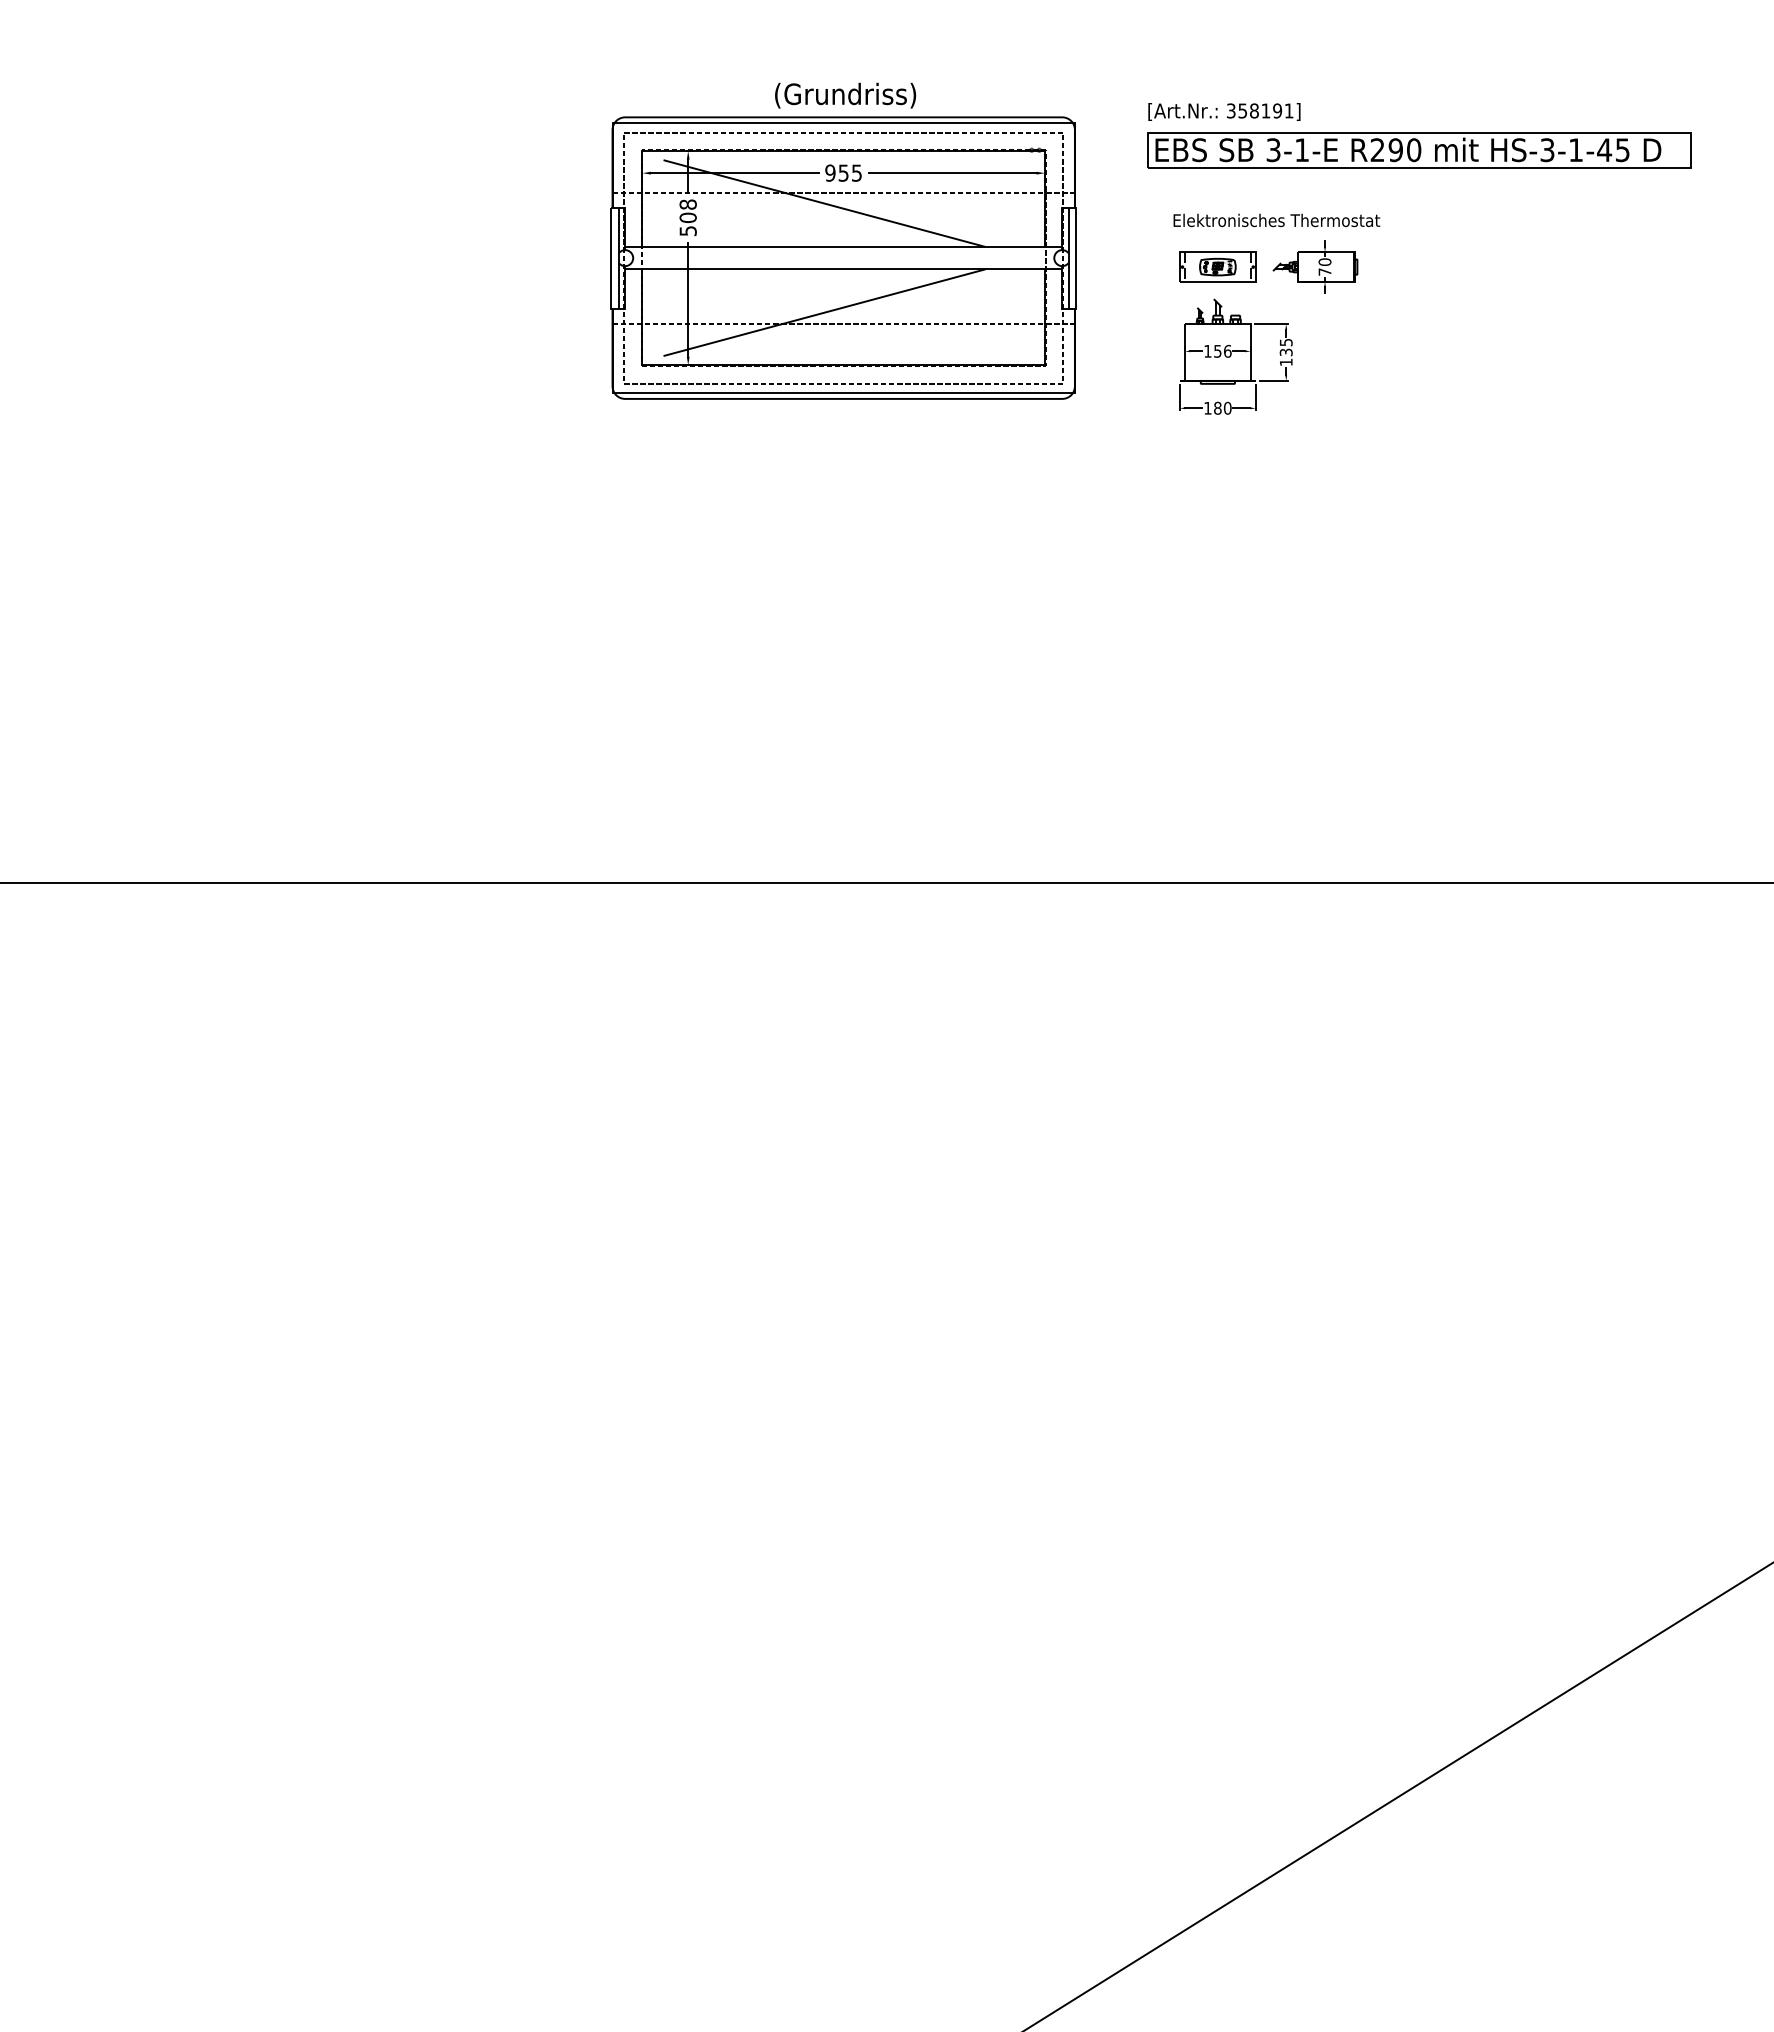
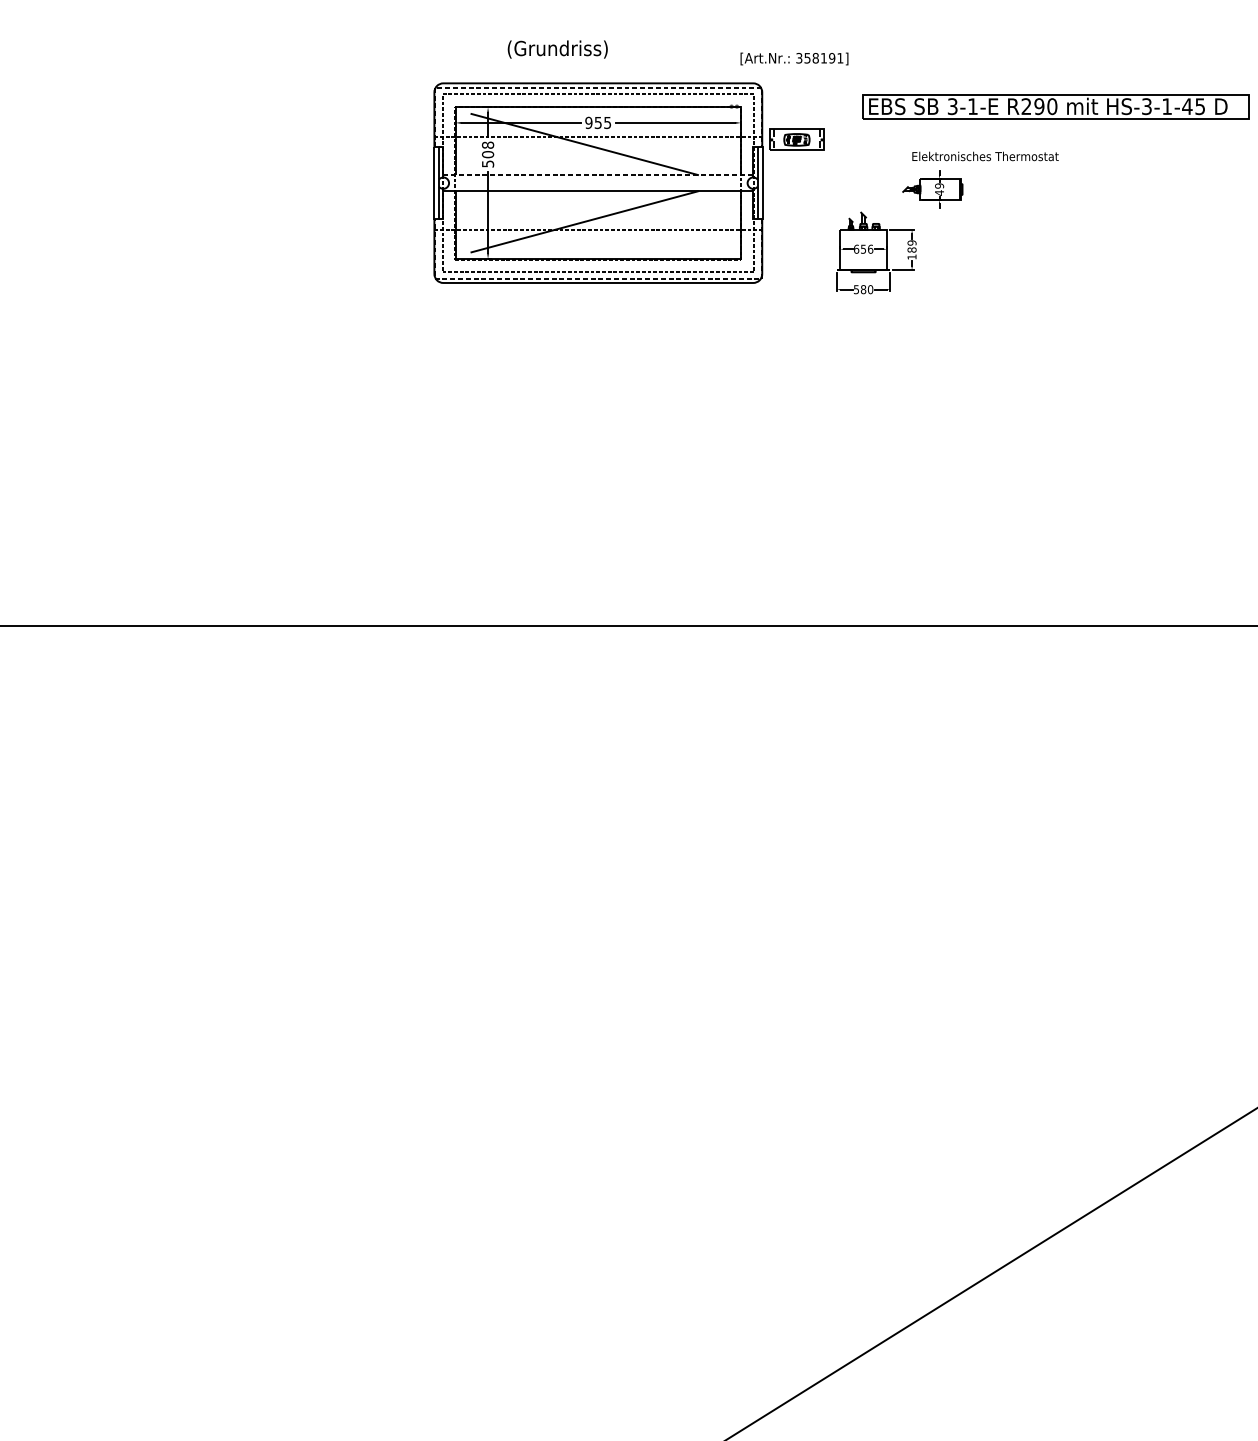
text: (845, 95) -> (557, 49), moved
text: (1224, 111) -> (794, 58), moved
line: (843, 123) -> (598, 87), solid -> dashed
part: (1419, 150) -> (1056, 106), moved
text: (1276, 220) -> (985, 156), moved
line: (843, 246) -> (598, 174), solid -> dashed
part: (1217, 266) -> (796, 139), moved
text: (1324, 267) -> (939, 189), 70 -> 49
text: (1285, 347) -> (911, 246), 135 -> 189
text: (1207, 350) -> (856, 248), 156 -> 656
line: (843, 393) -> (598, 279), solid -> dashed
text: (1207, 408) -> (856, 289), 180 -> 580

